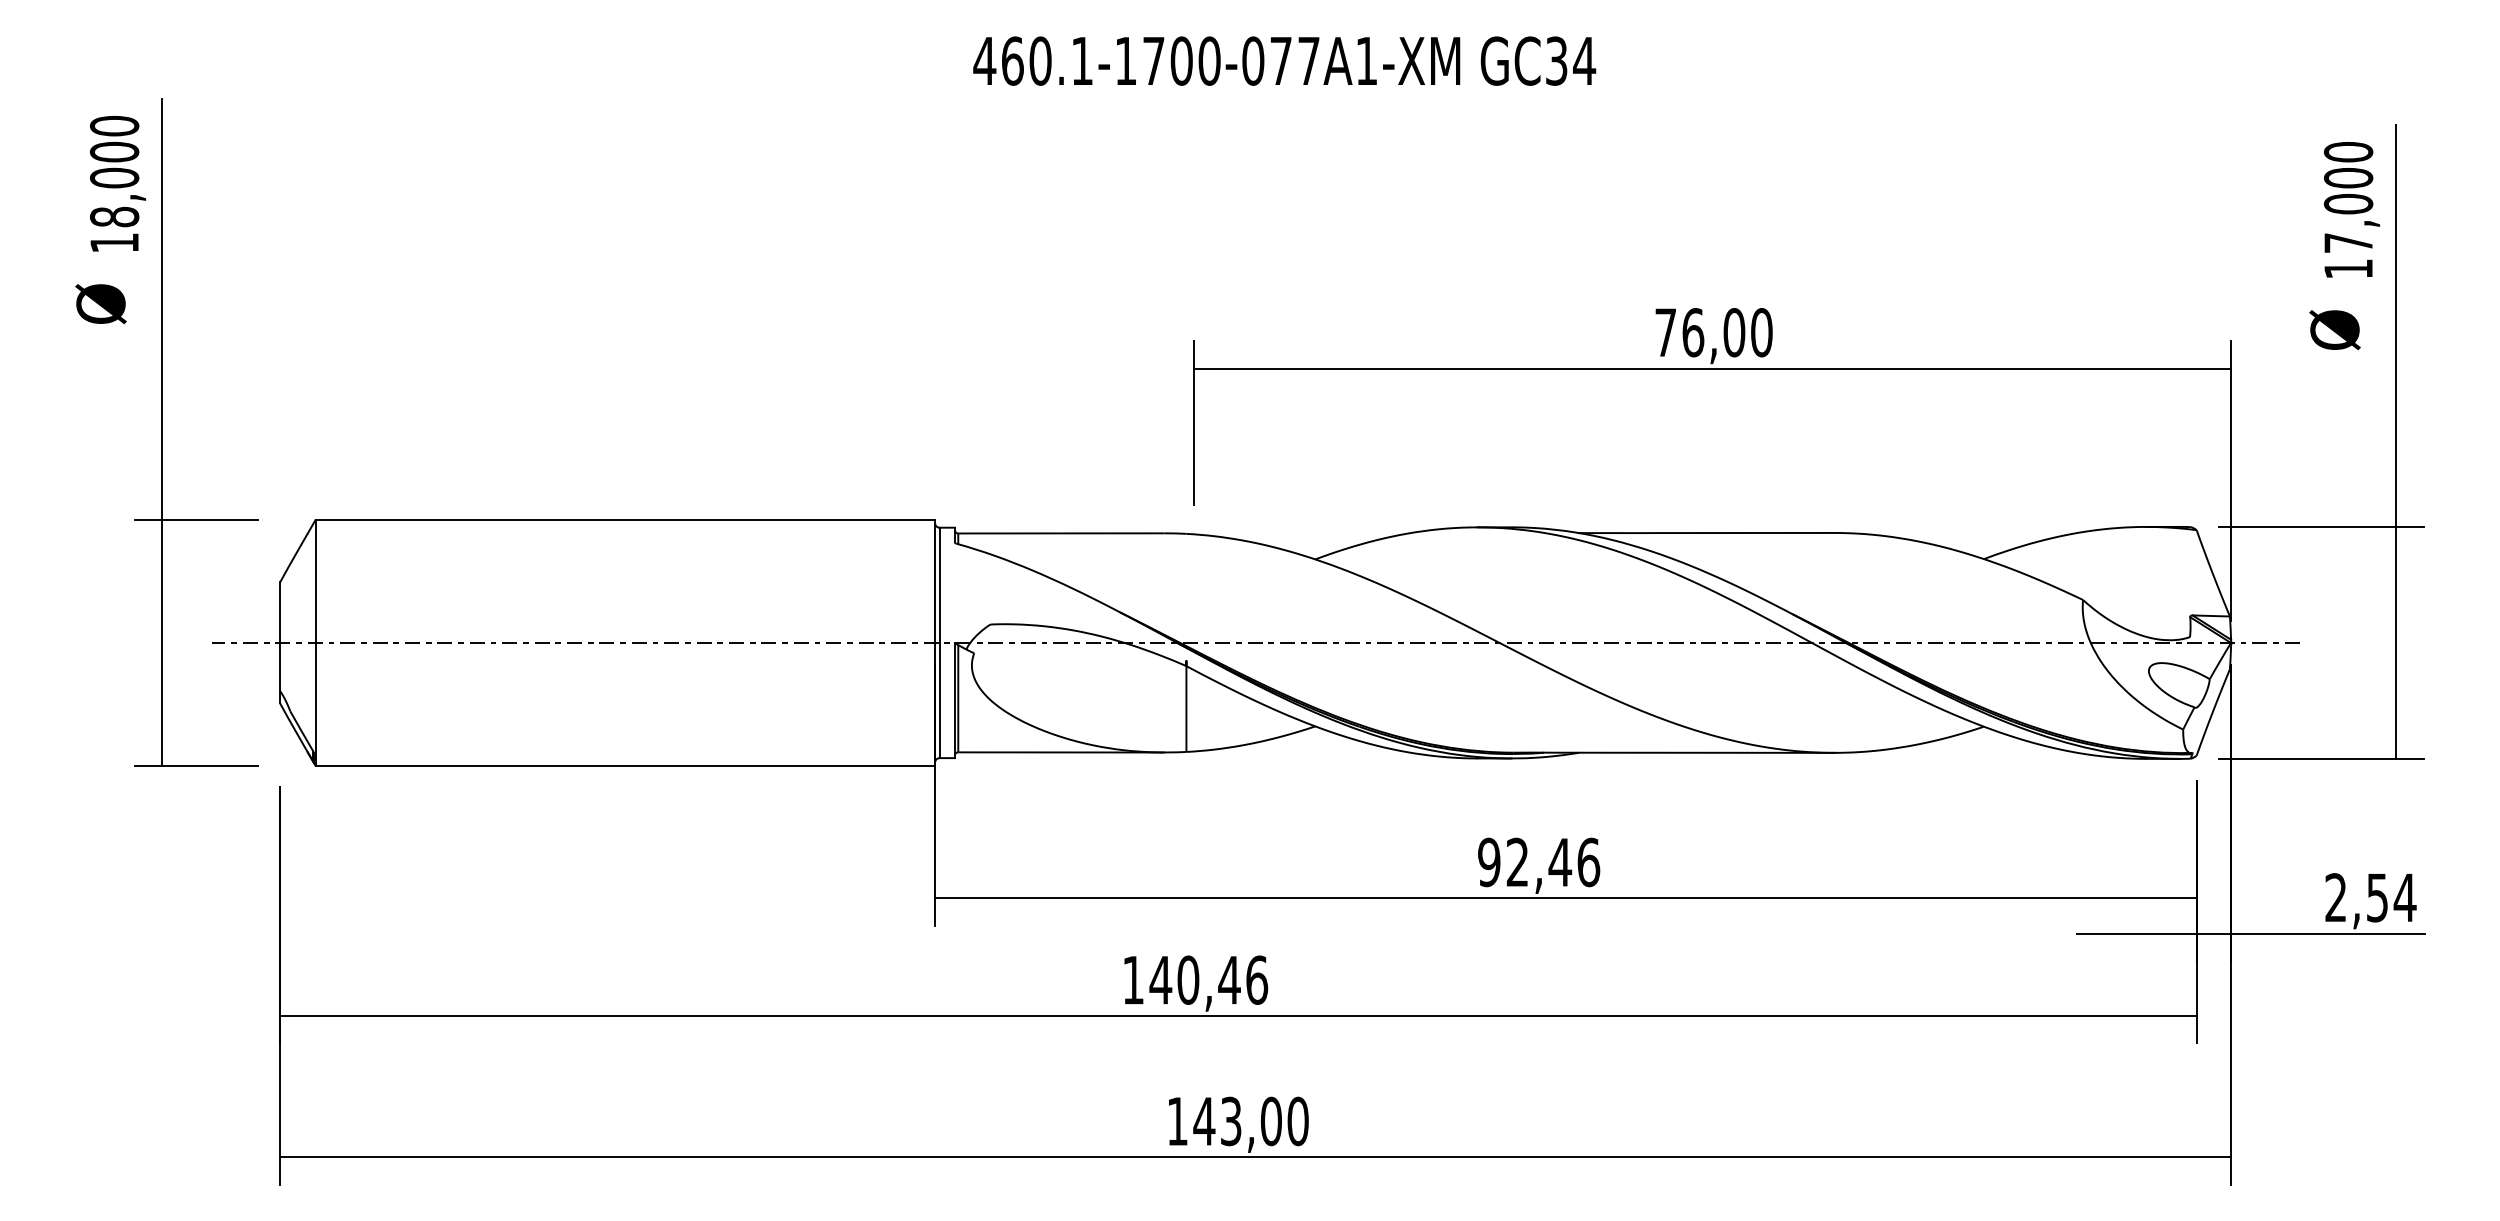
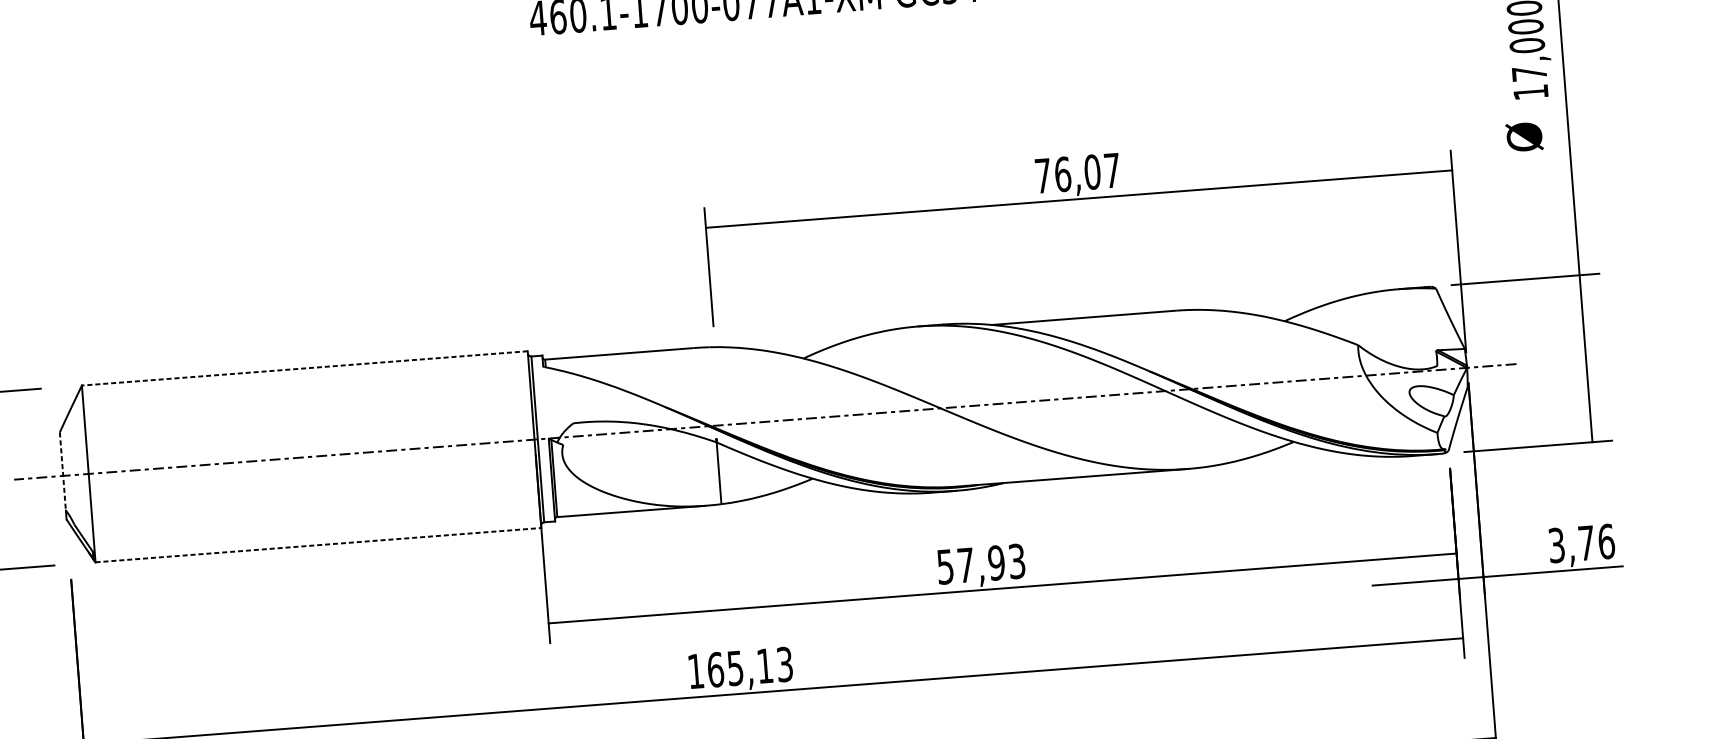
text: (1761, 332) -> (1112, 170), 76,00 -> 76,07
line: (625, 520) -> (305, 368), solid -> dashed
line: (280, 637) -> (63, 471), solid -> dashed
line: (625, 765) -> (318, 544), solid -> dashed
text: (1539, 862) -> (981, 564), 92,46 -> 57,93
text: (2370, 897) -> (1581, 543), 2,54 -> 3,76
text: (1208, 979) -> (749, 666), 140,46 -> 165,13

